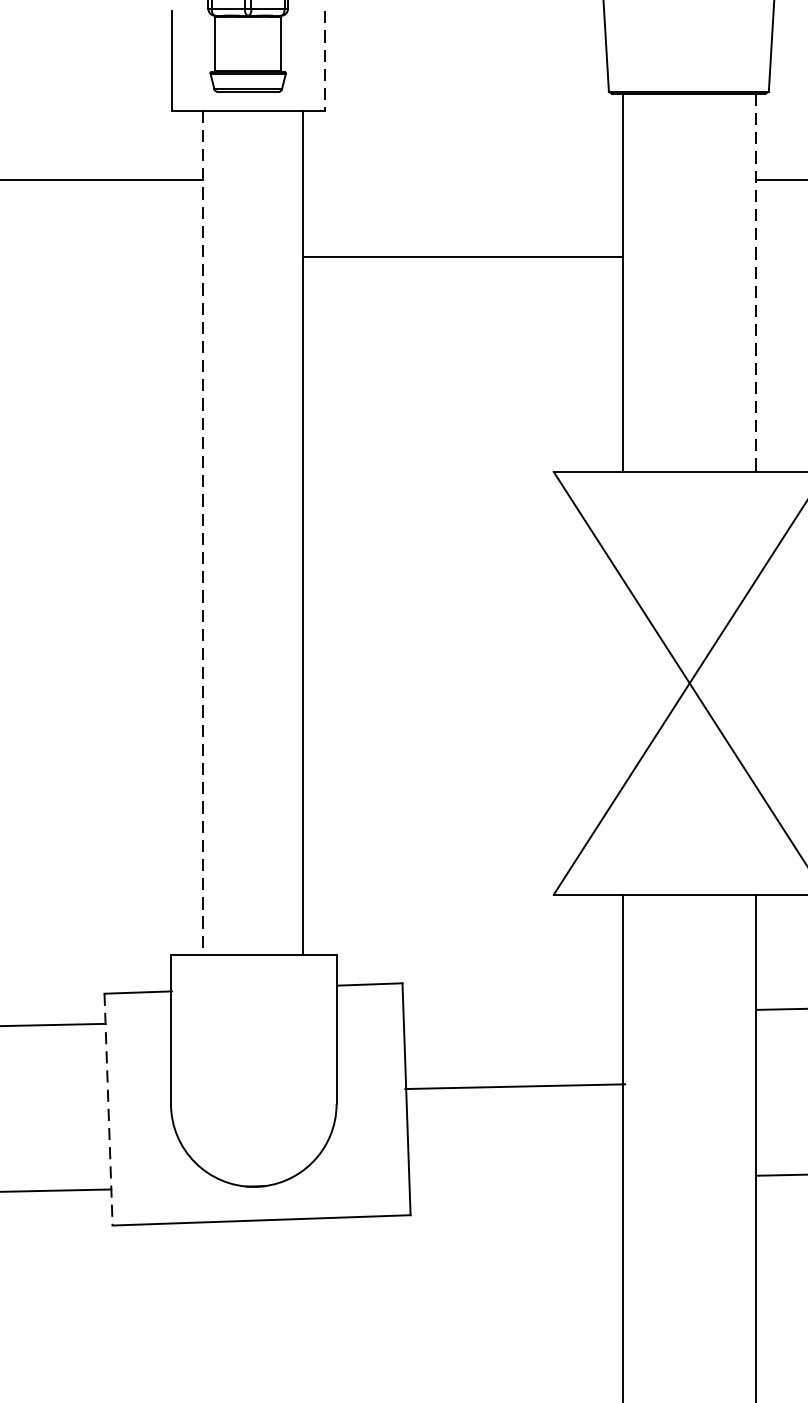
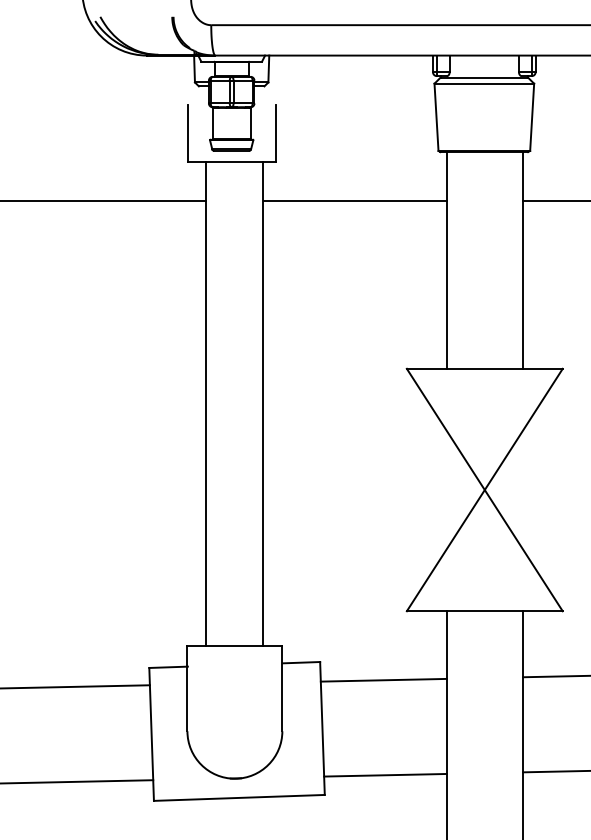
line: (324, 61) -> (275, 133), dashed -> solid
line: (462, 256) -> (354, 201), moved
line: (755, 282) -> (522, 260), dashed -> solid
line: (204, 534) -> (206, 404), dashed -> solid
line: (514, 1085) -> (383, 679), moved
line: (108, 1109) -> (151, 734), dashed -> solid
line: (516, 1179) -> (385, 774), added

